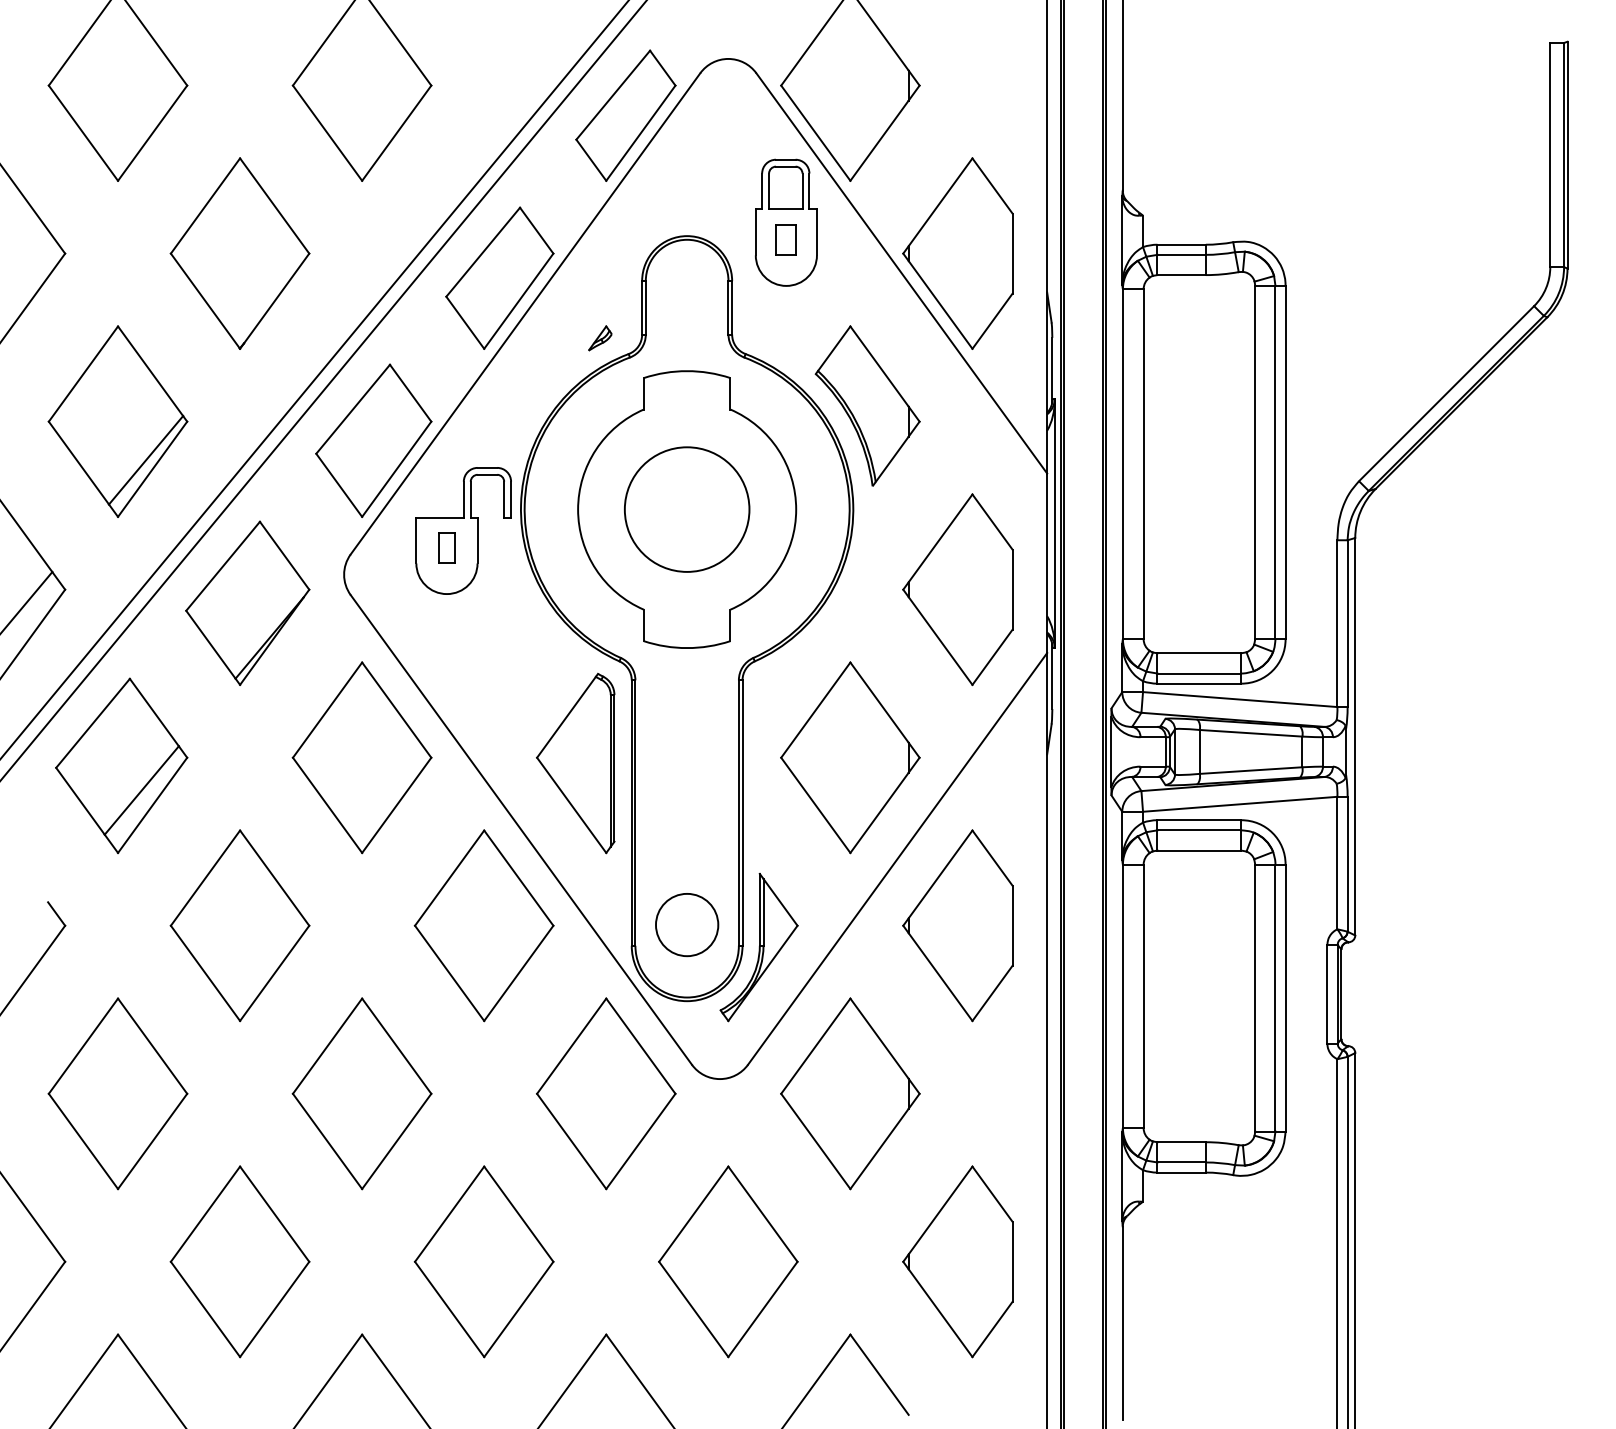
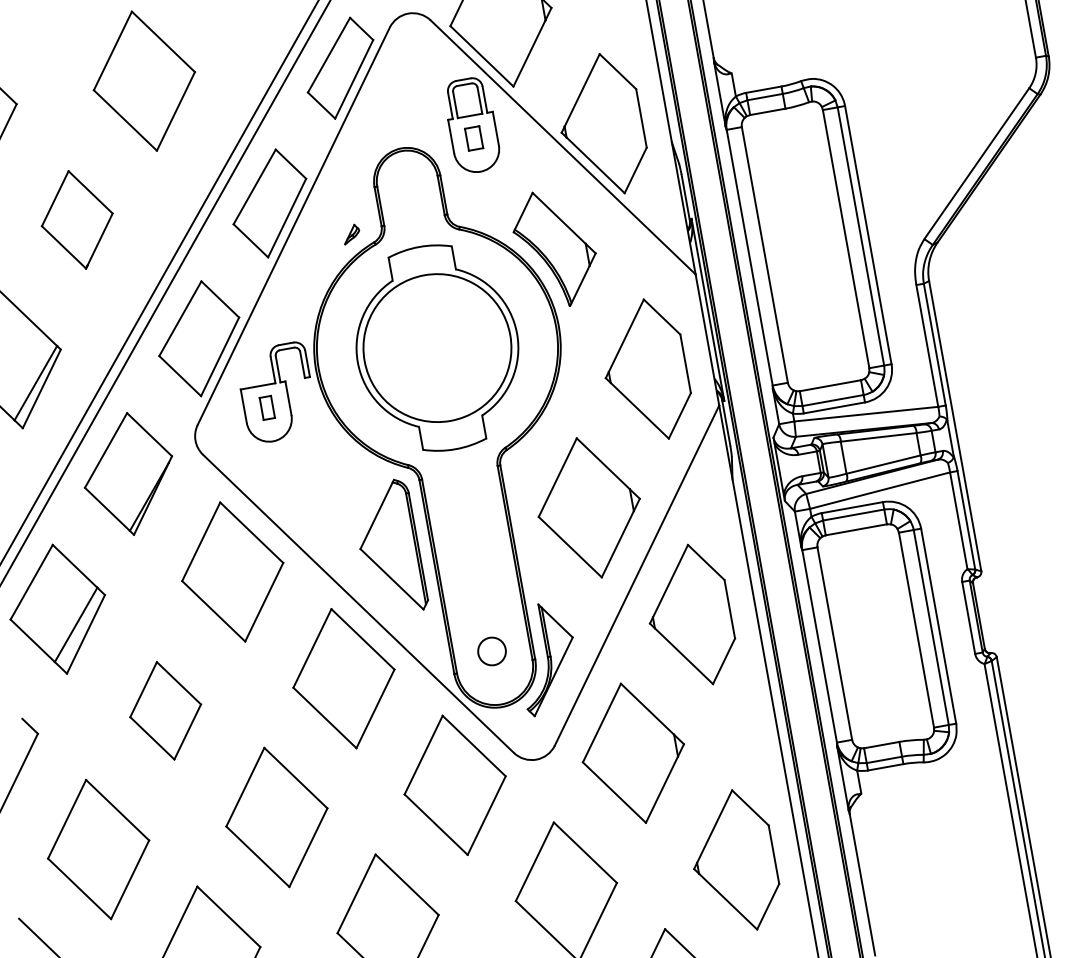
part: (239, 253) -> (76, 219), size x0.7
circle: (686, 509) -> (436, 348), size x1.6
circle: (687, 924) -> (492, 651), size x0.6
part: (239, 925) -> (165, 710), size x0.7

